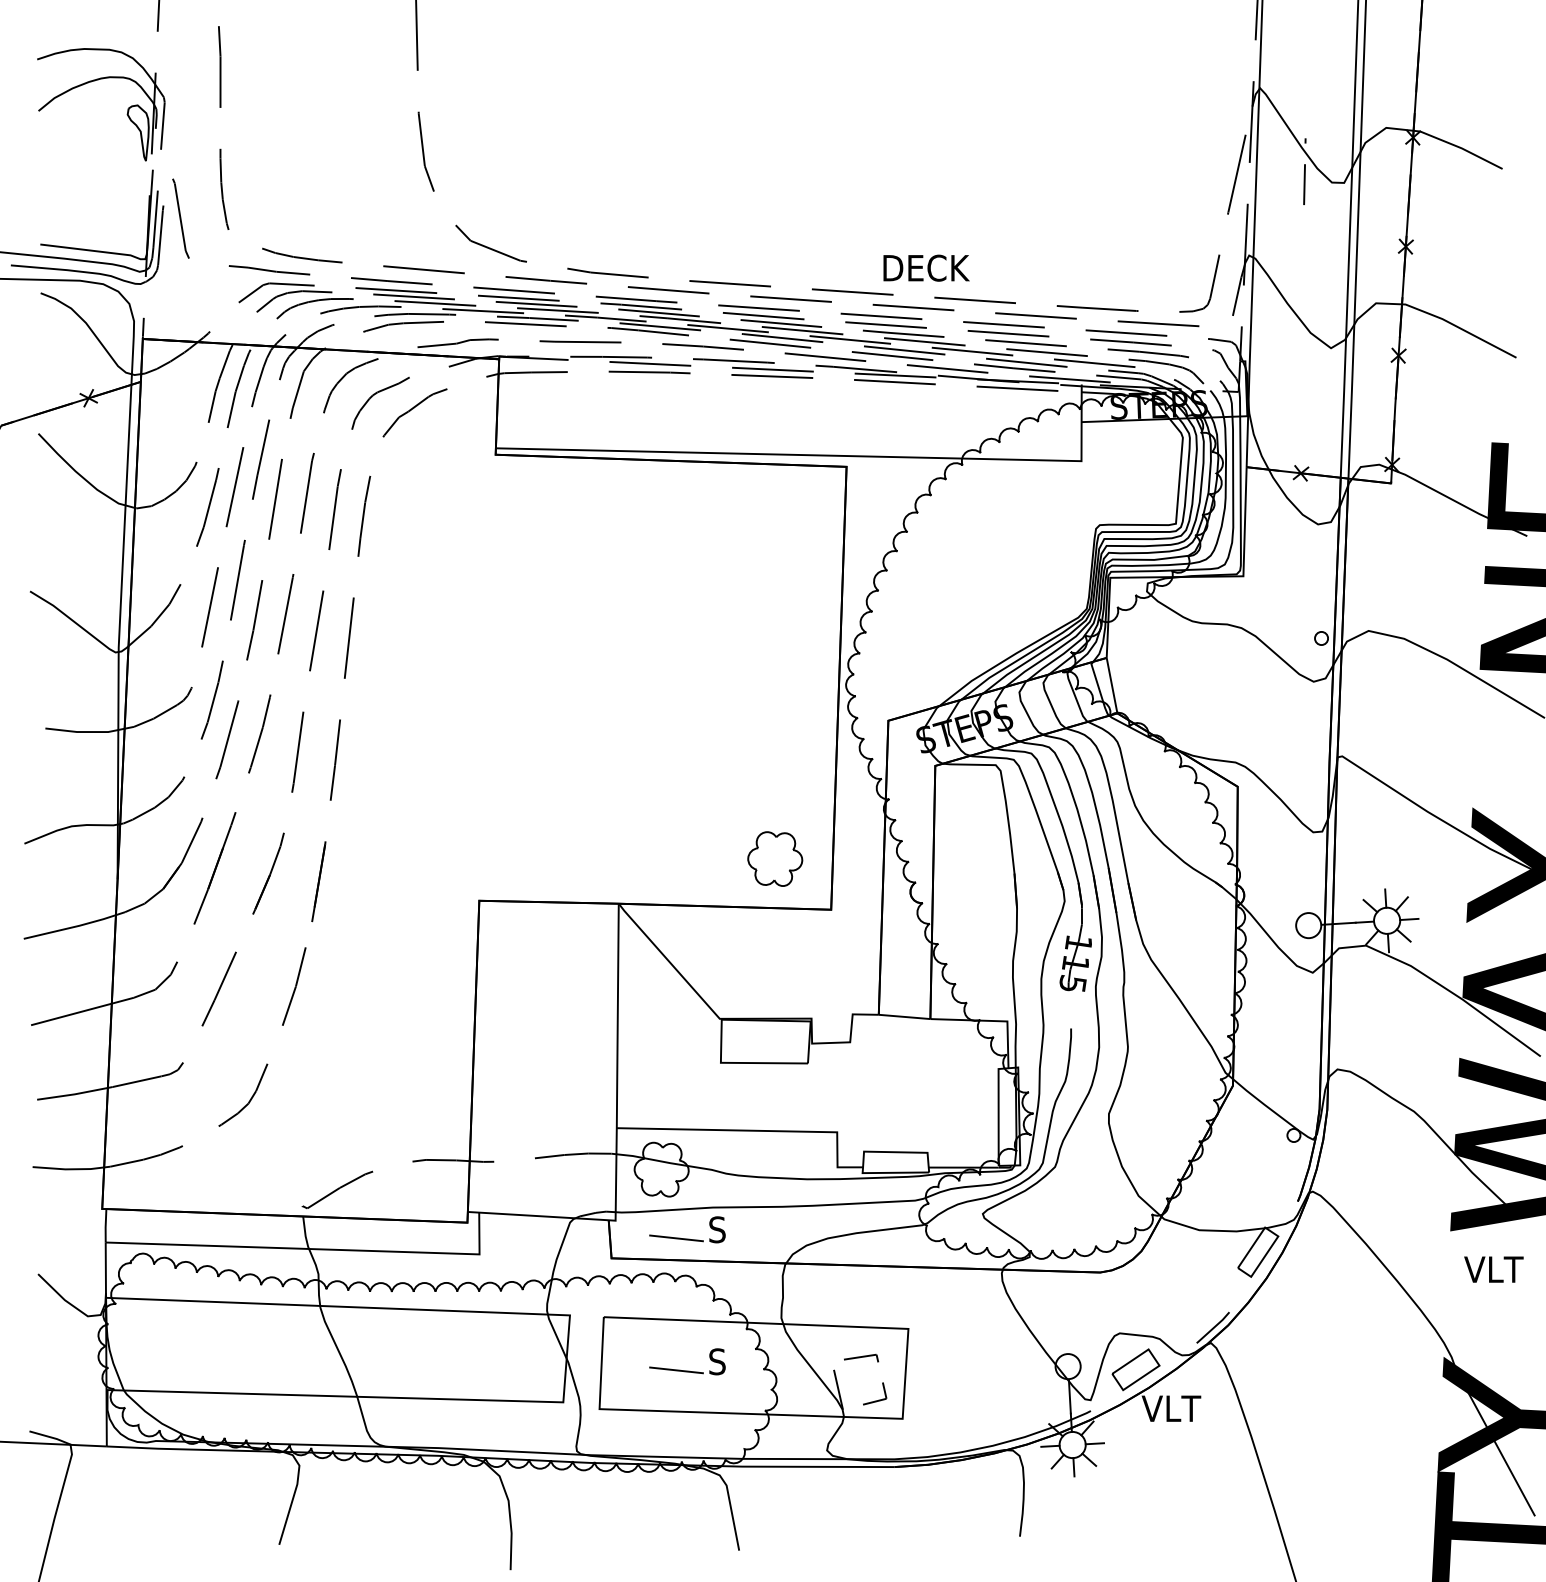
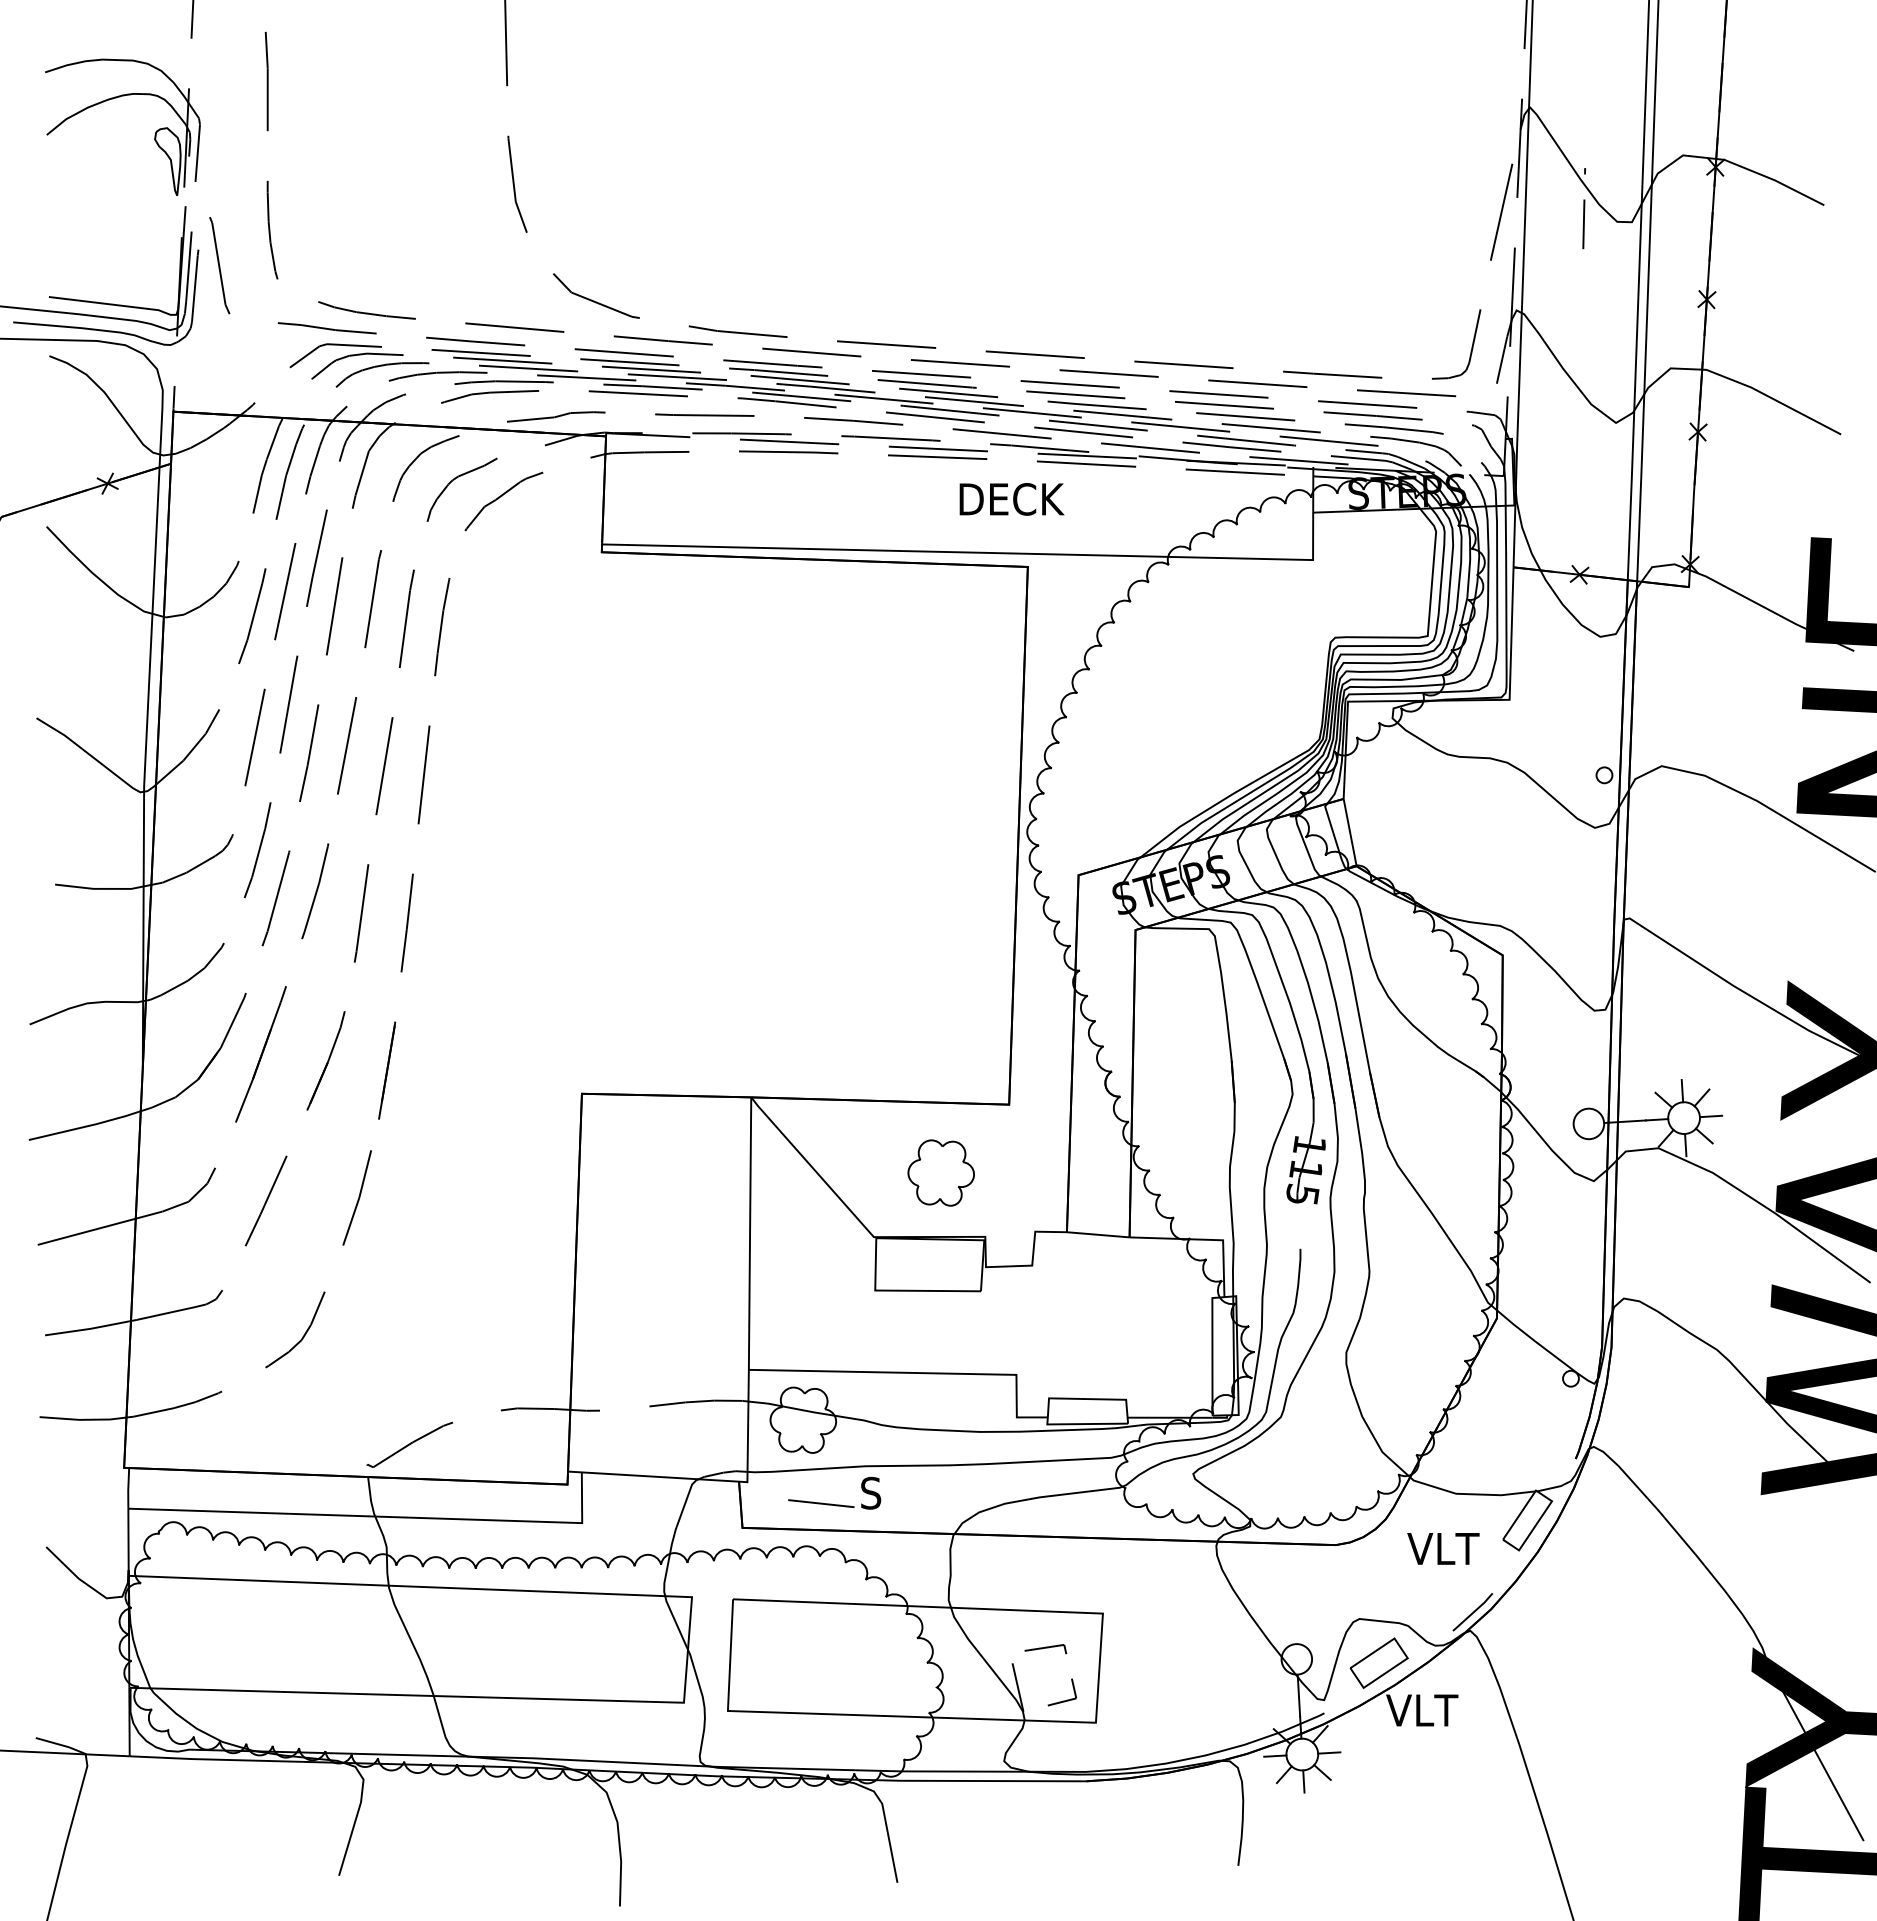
text: (926, 267) -> (1011, 498), moved
part: (775, 858) -> (941, 1172), moved
text: (1493, 1269) -> (1442, 1548), moved
part: (687, 1370) -> (834, 1664), removed

